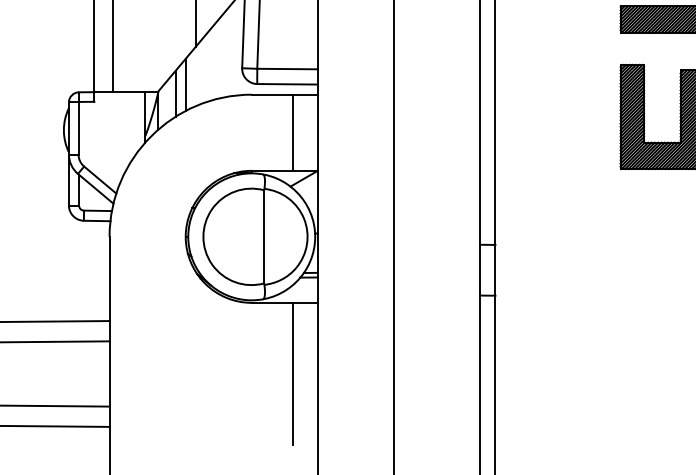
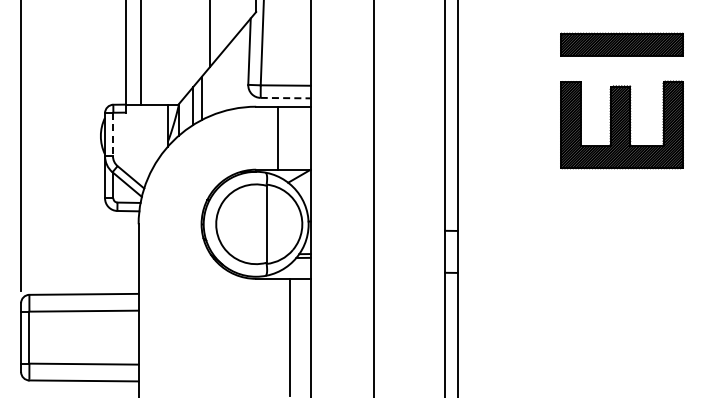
line: (287, 84) -> (285, 98), solid -> dashed
line: (77, 128) -> (112, 134), solid -> dashed
line: (292, 131) -> (277, 137), moved

